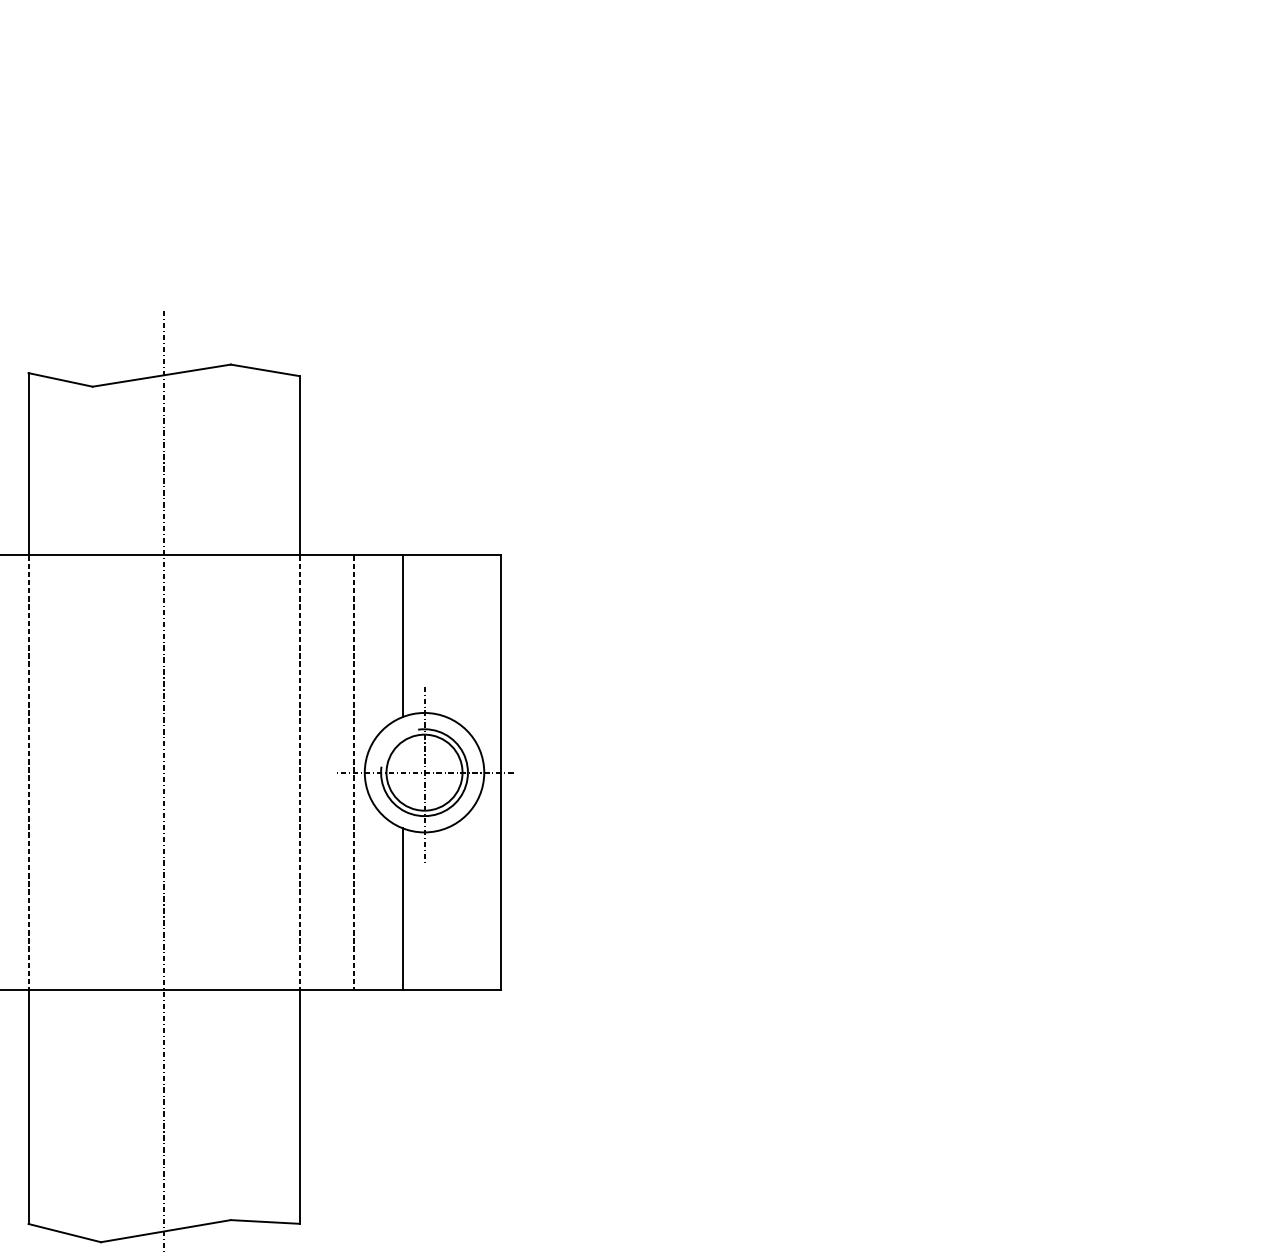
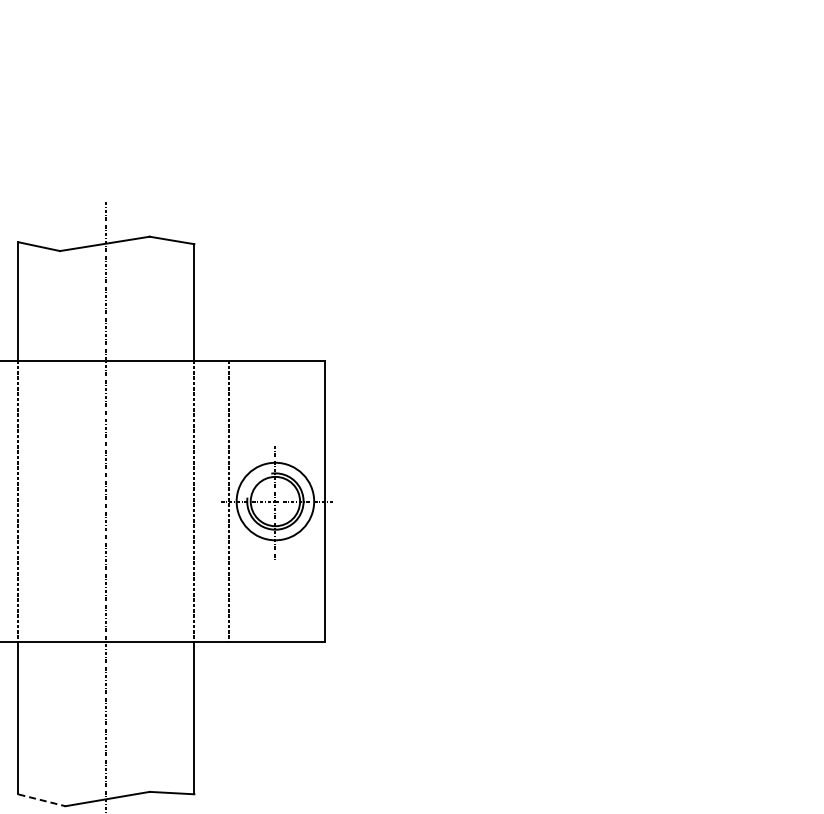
line: (403, 635) -> (261, 412), removed
line: (403, 908) -> (261, 589), removed
line: (65, 1233) -> (42, 800), solid -> dashed

